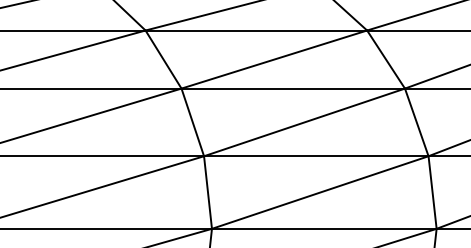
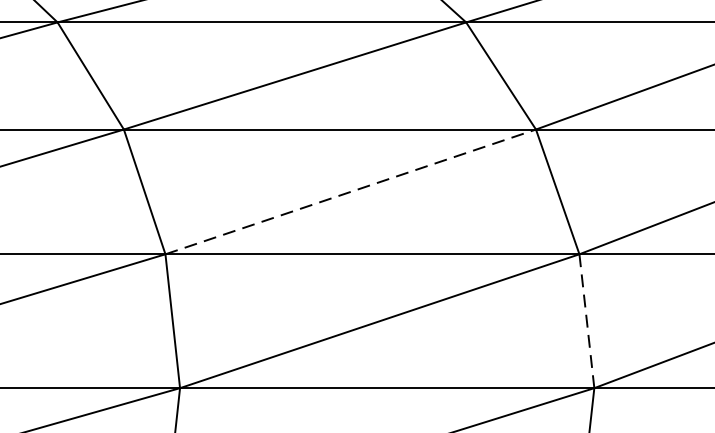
line: (304, 122) -> (350, 192), solid -> dashed
line: (432, 192) -> (586, 321), solid -> dashed

